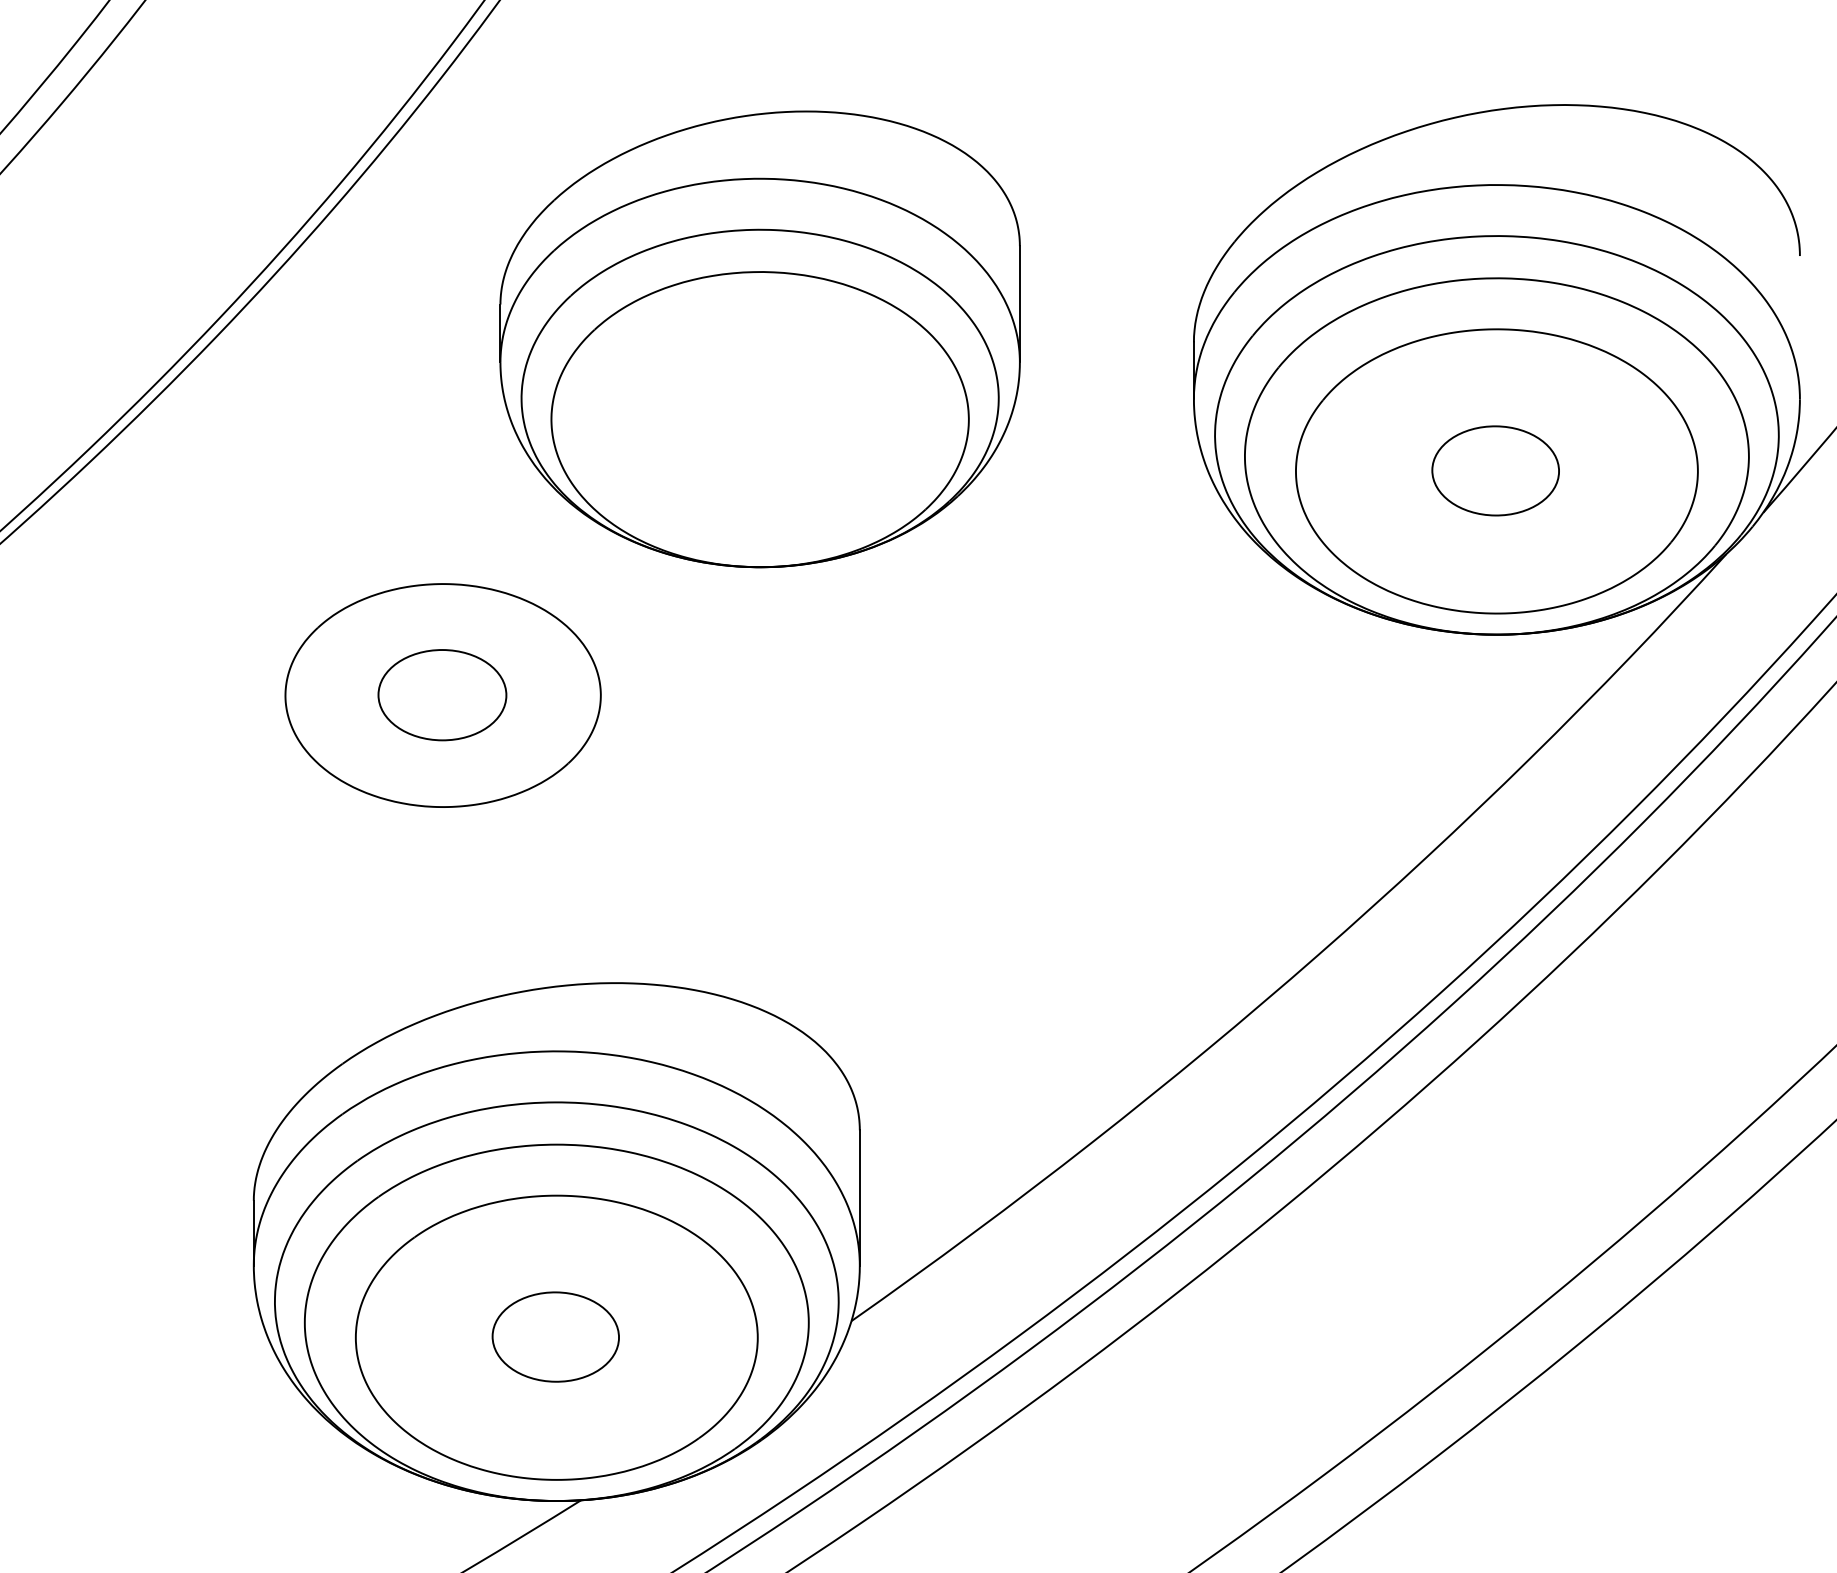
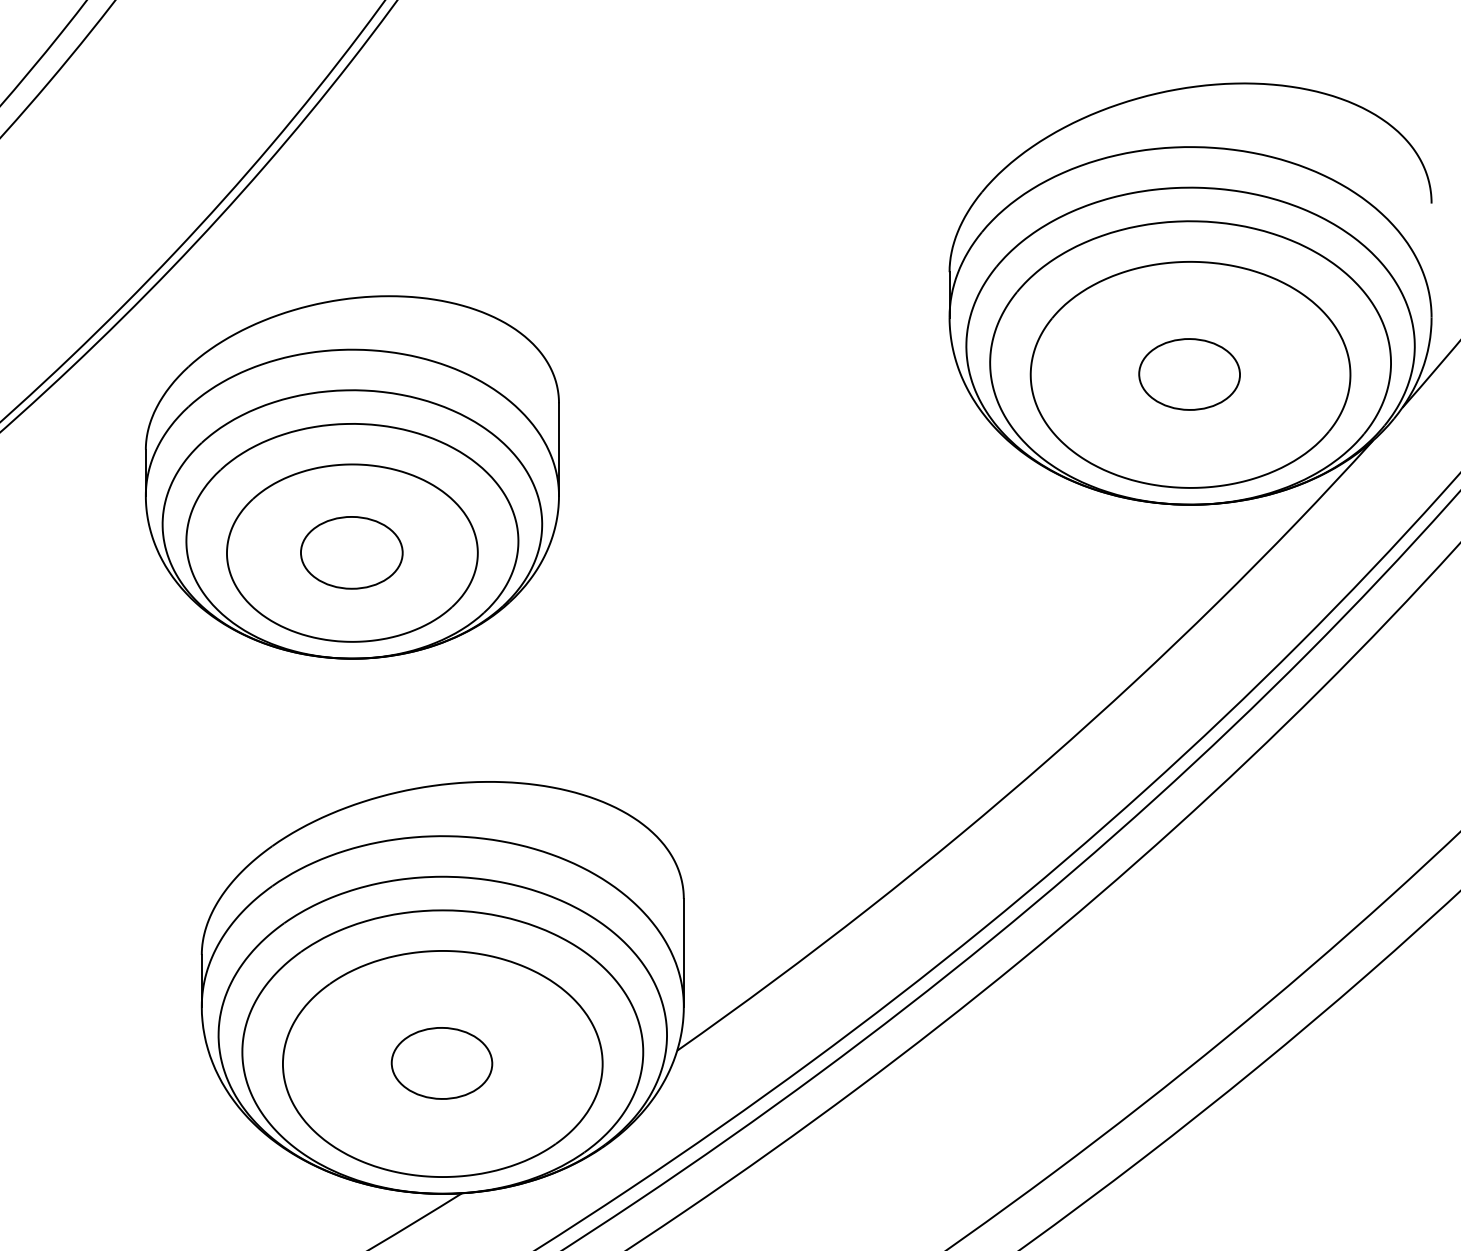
part: (759, 339) -> (351, 477), moved

